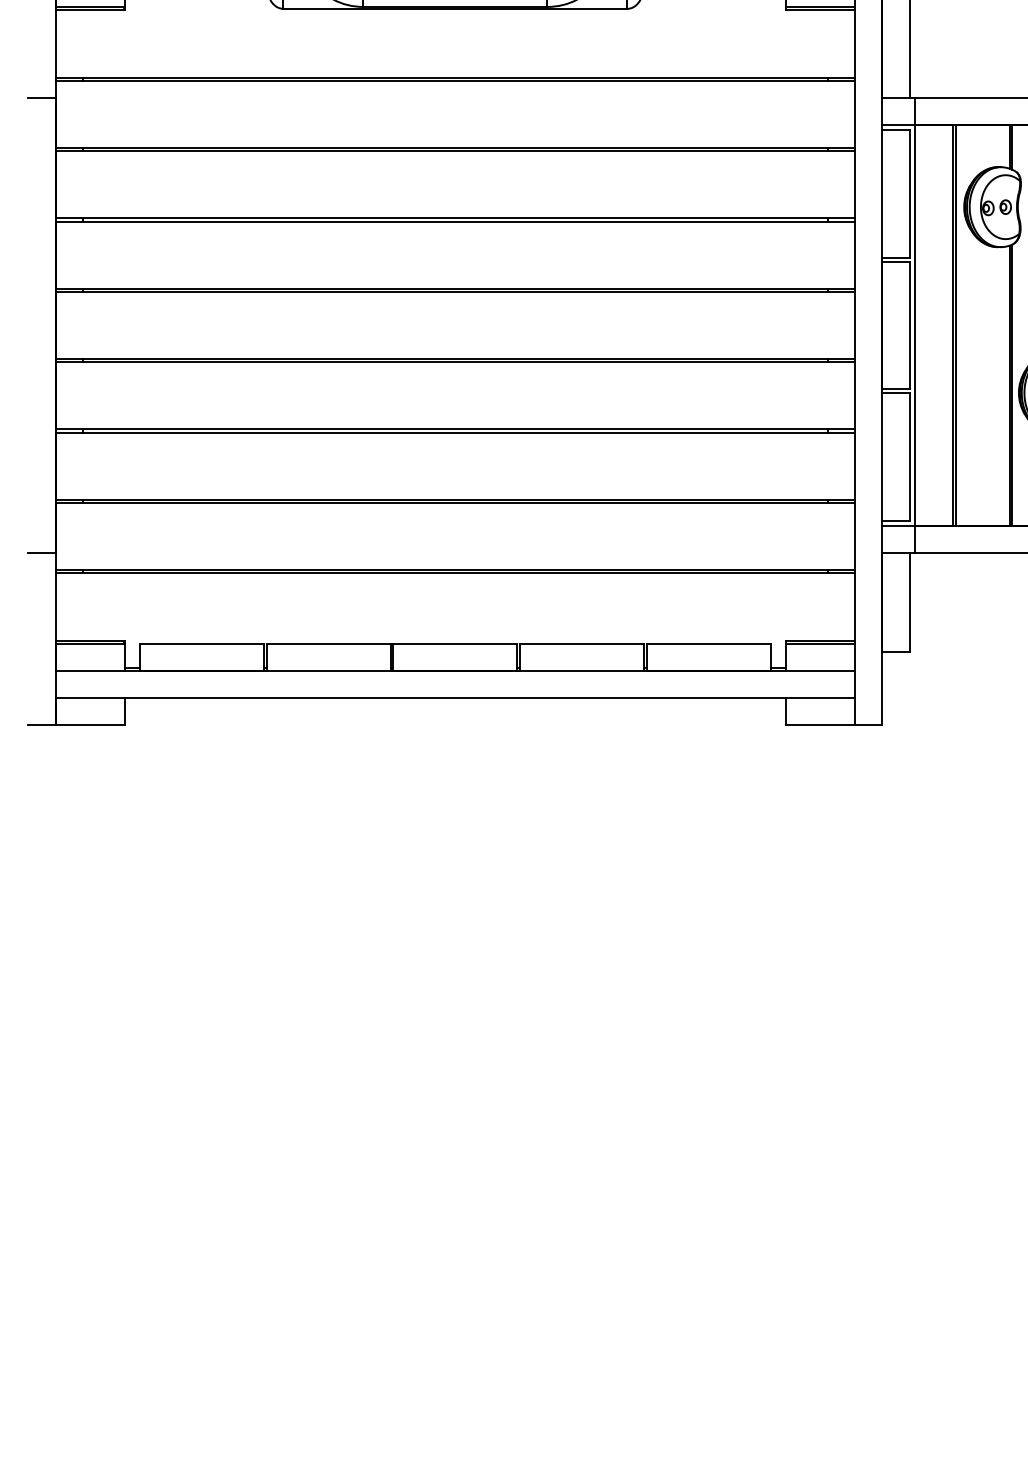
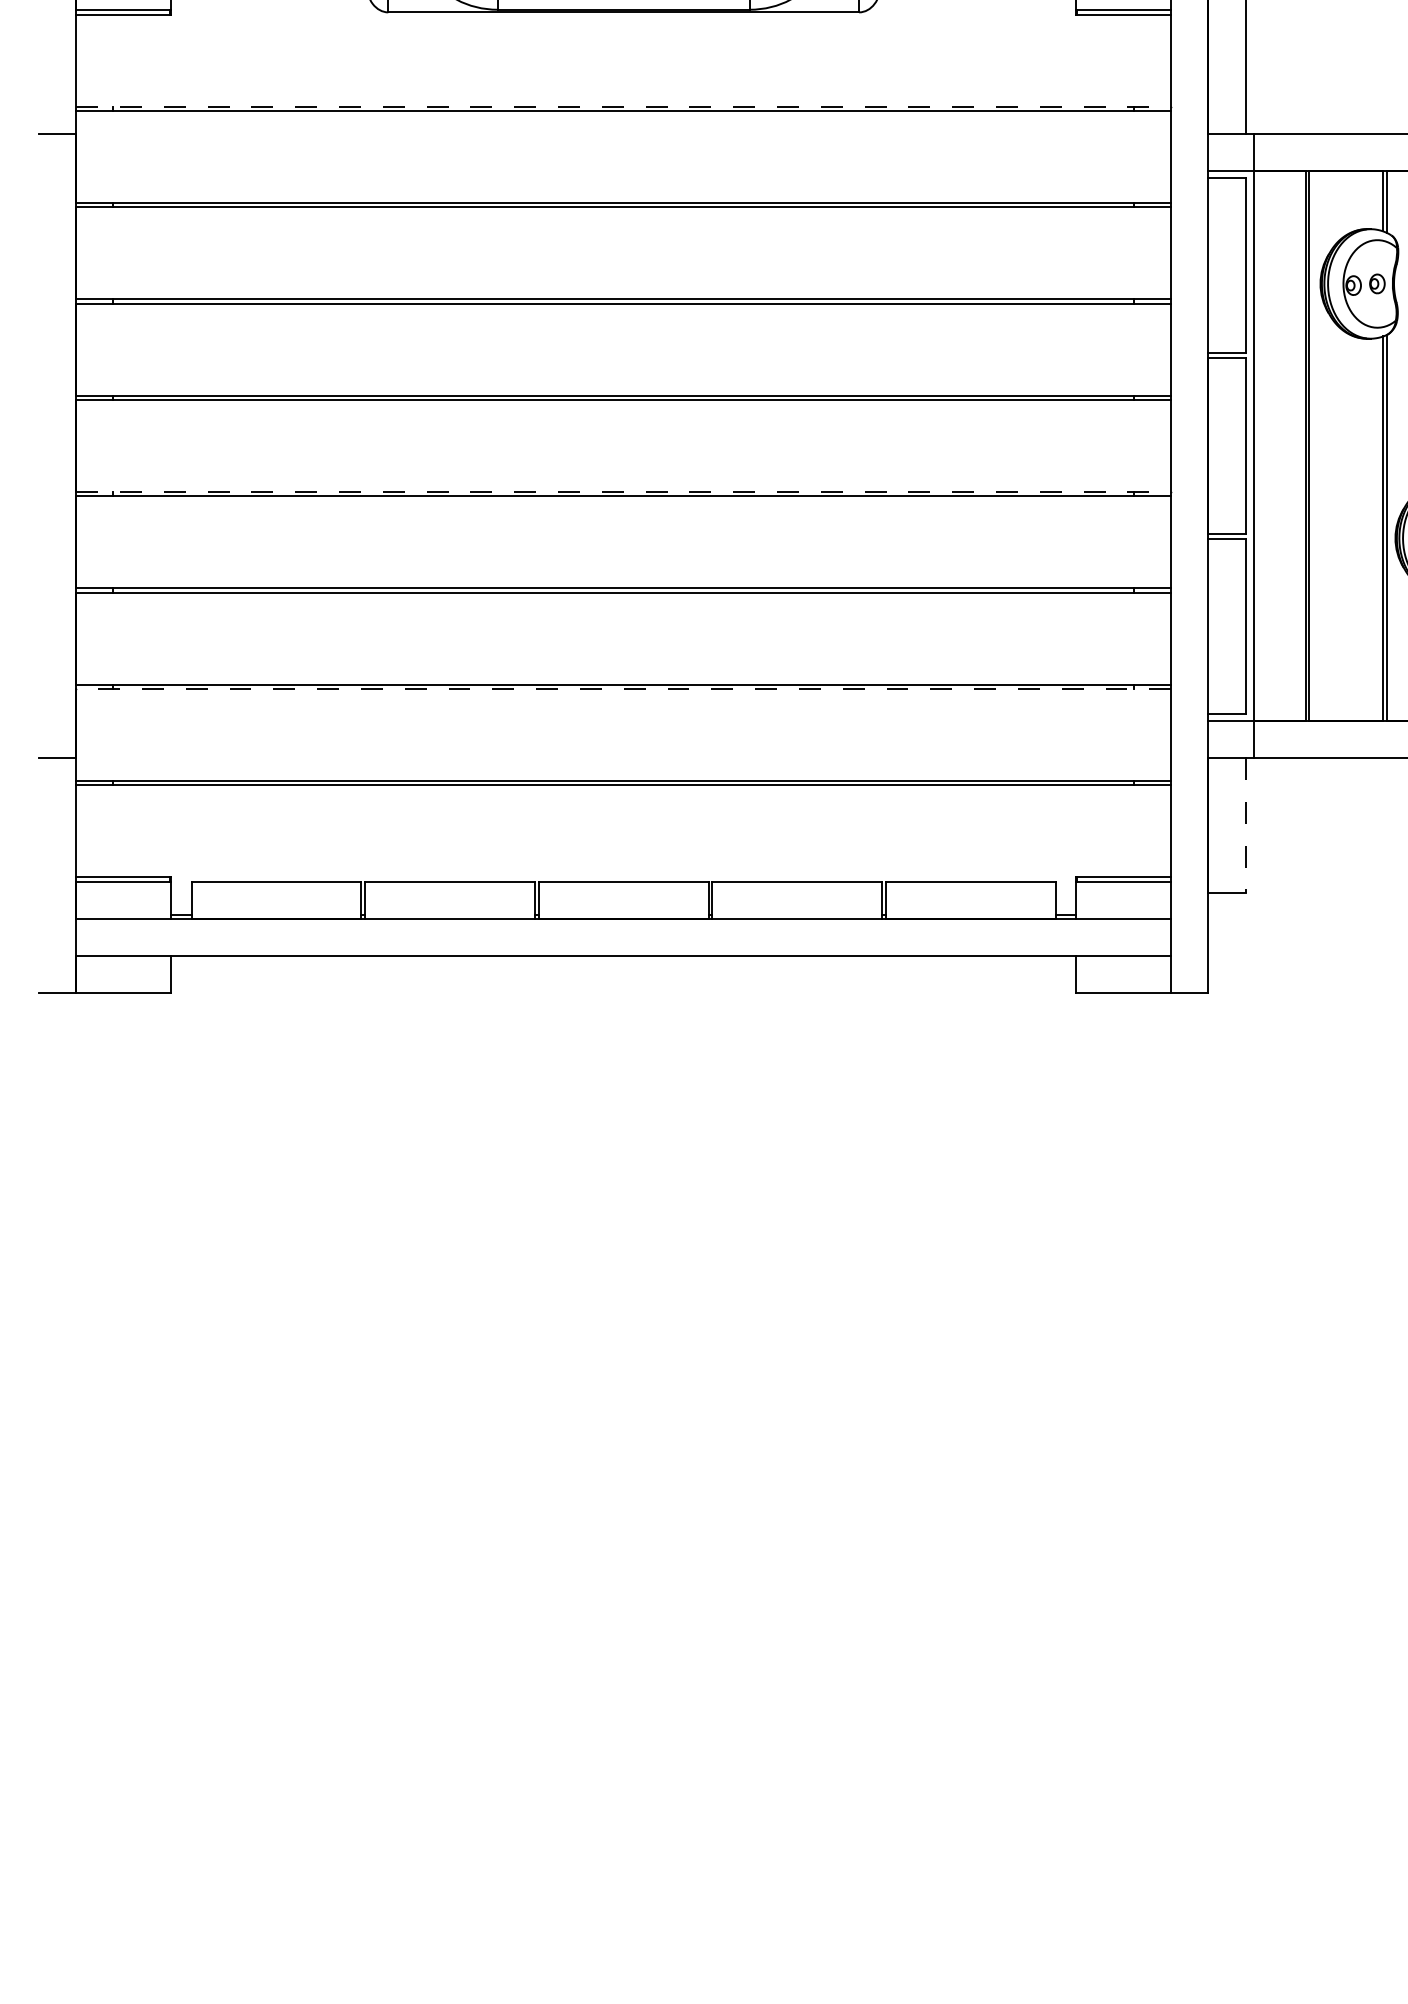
line: (455, 77) -> (624, 106), solid -> dashed
line: (455, 358) -> (624, 491), solid -> dashed
line: (455, 503) -> (623, 689), solid -> dashed
line: (909, 602) -> (1245, 825), solid -> dashed

